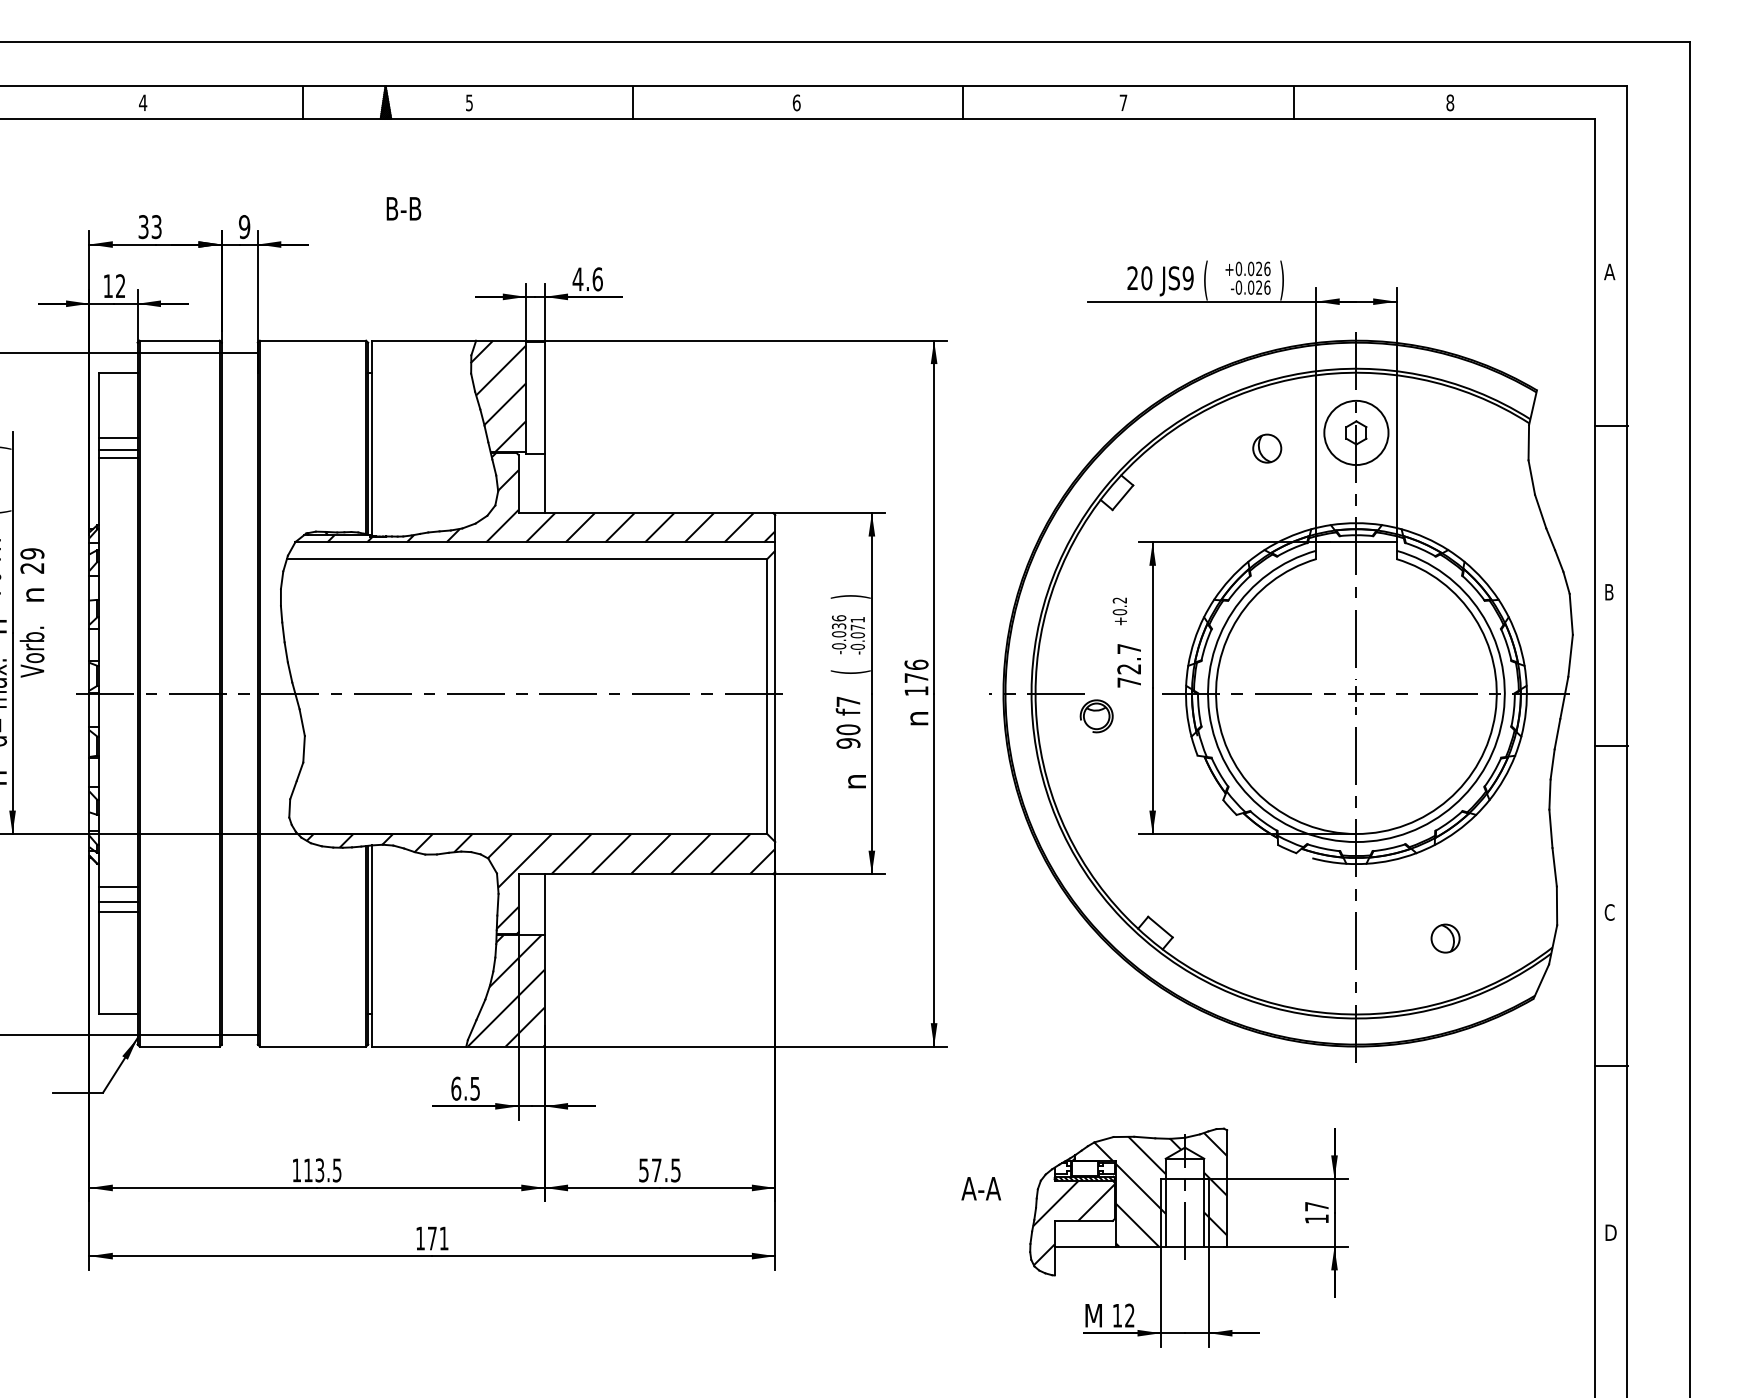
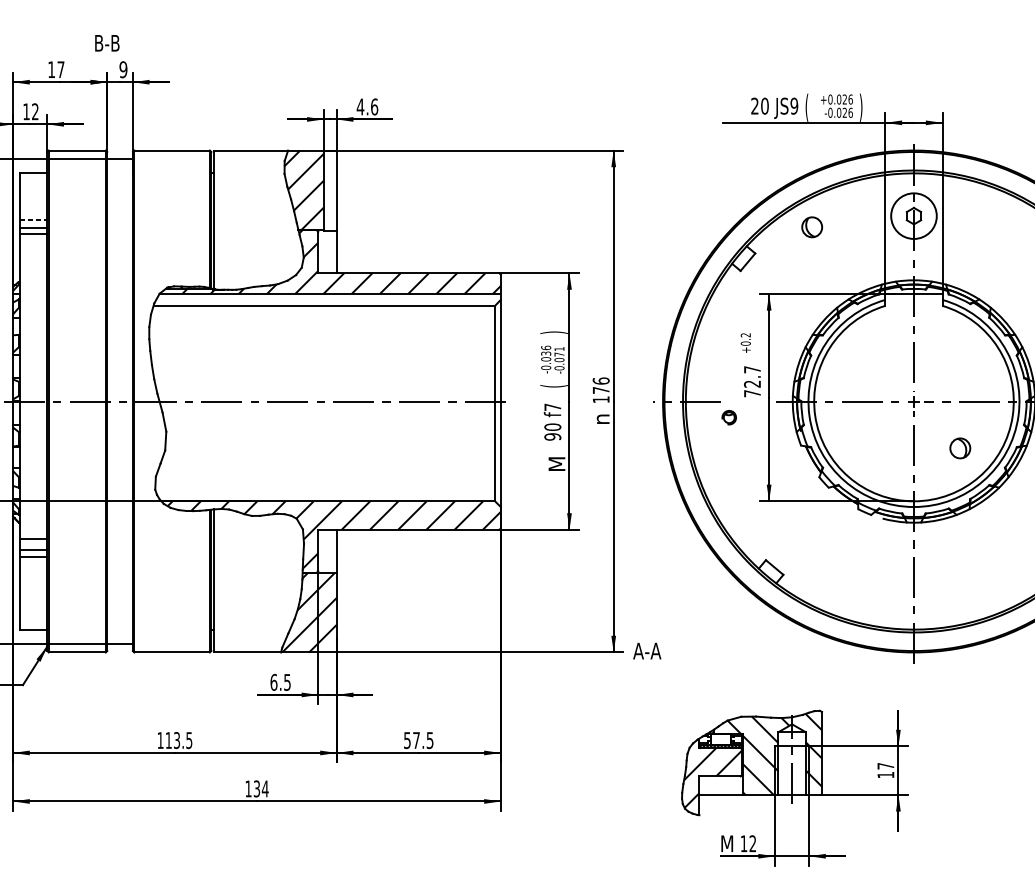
text: (403, 208) -> (107, 43), moved
text: (149, 227) -> (55, 70), 33 -> 17
line: (119, 437) -> (34, 219), solid -> dashed
part: (1267, 448) -> (812, 227), moved
part: (1096, 716) -> (729, 417), size x0.6
text: (853, 781) -> (556, 463), n -> M
part: (1445, 938) -> (960, 448), moved
text: (980, 1188) -> (646, 650), moved
text: (437, 1238) -> (260, 788), 171 -> 134

